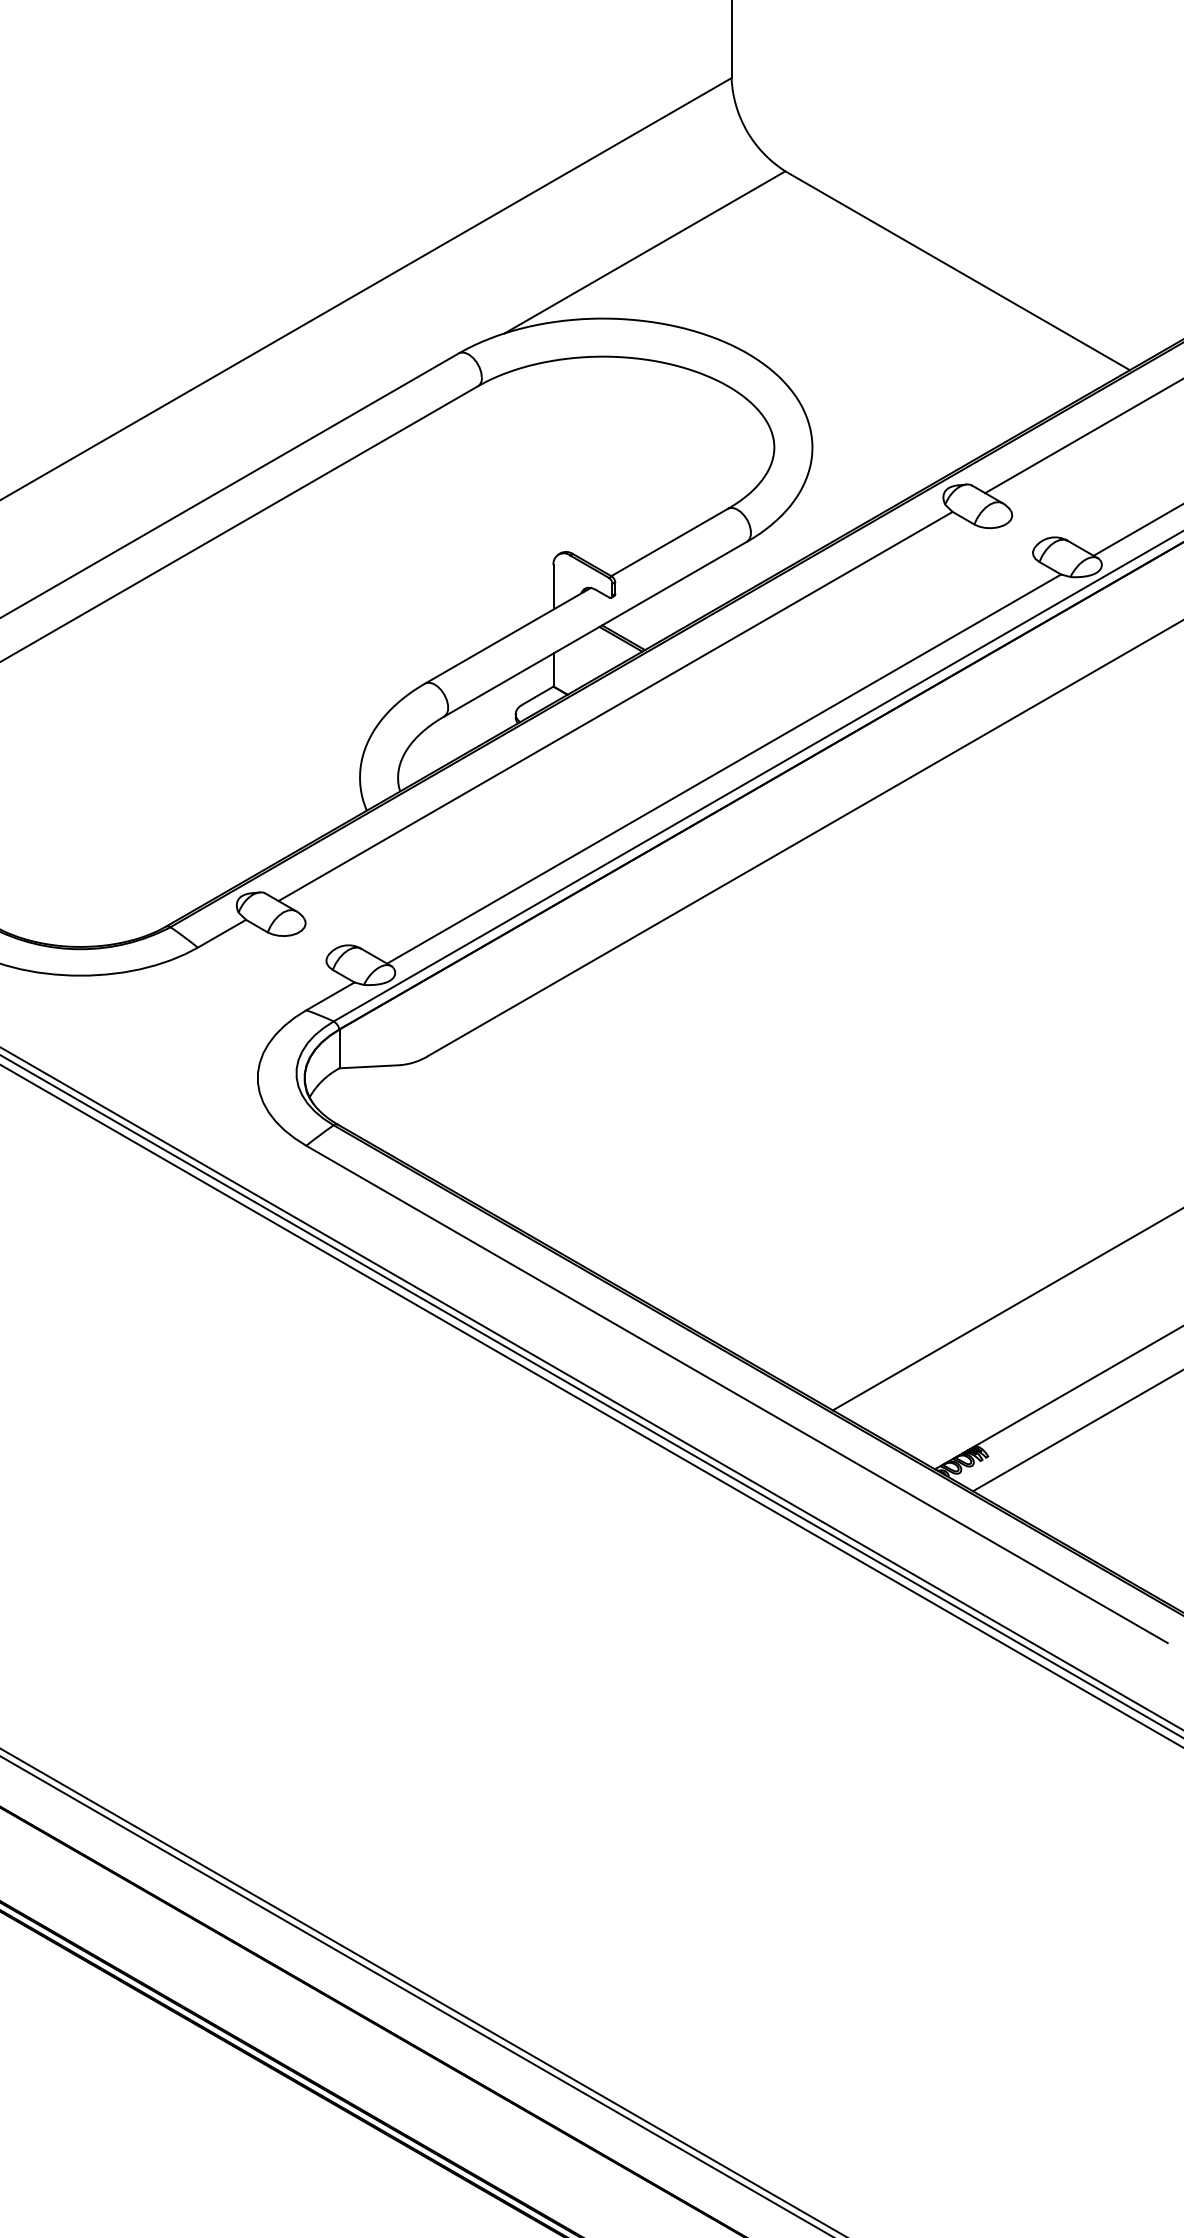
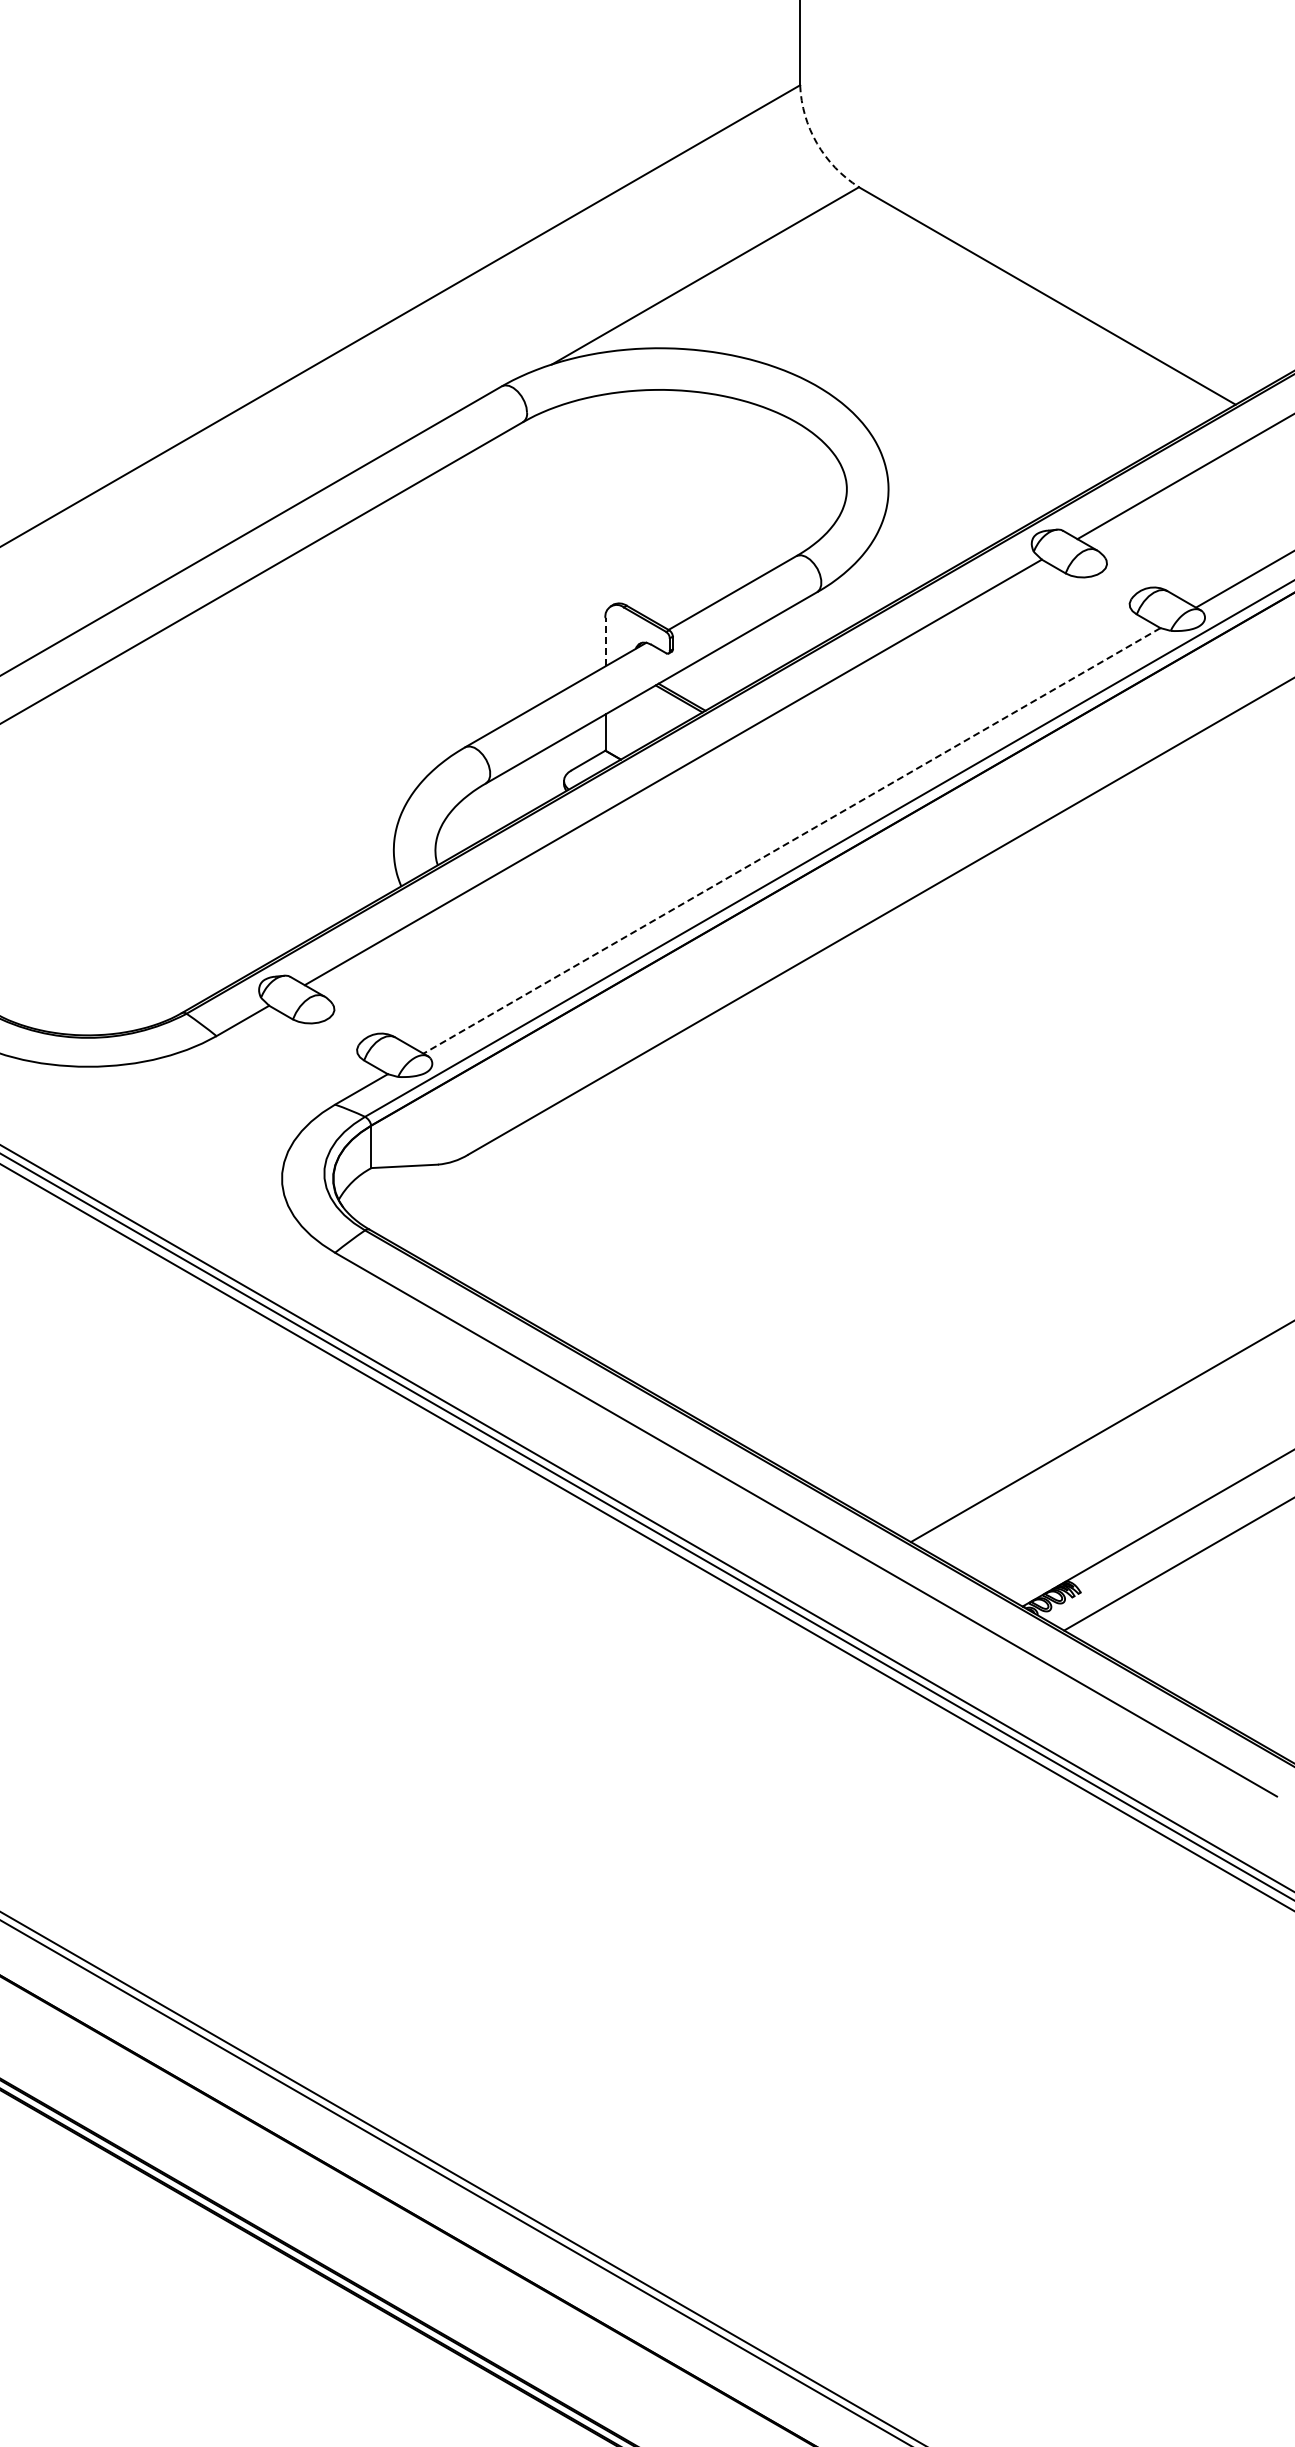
arc: (747, 131) -> (817, 143), solid -> dashed
line: (553, 586) -> (605, 641), solid -> dashed
line: (723, 768) -> (791, 840), solid -> dashed

